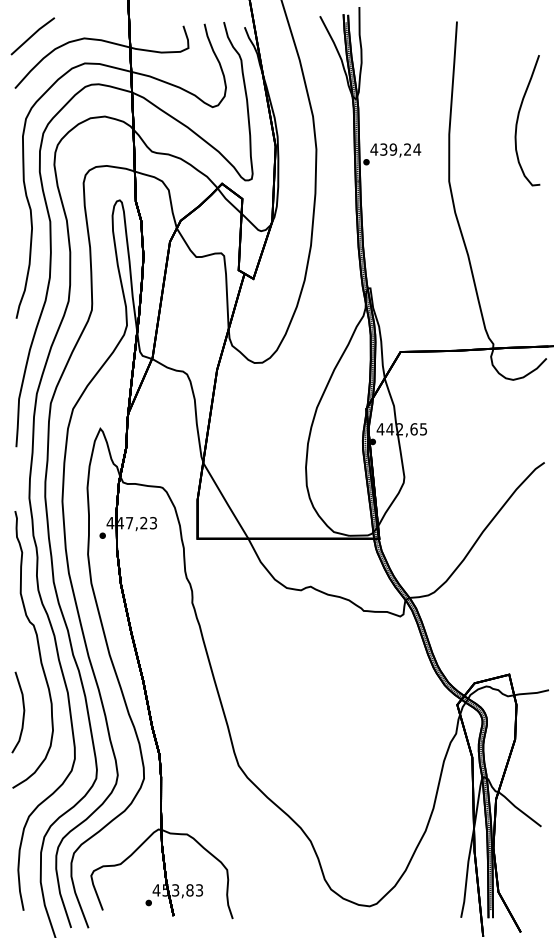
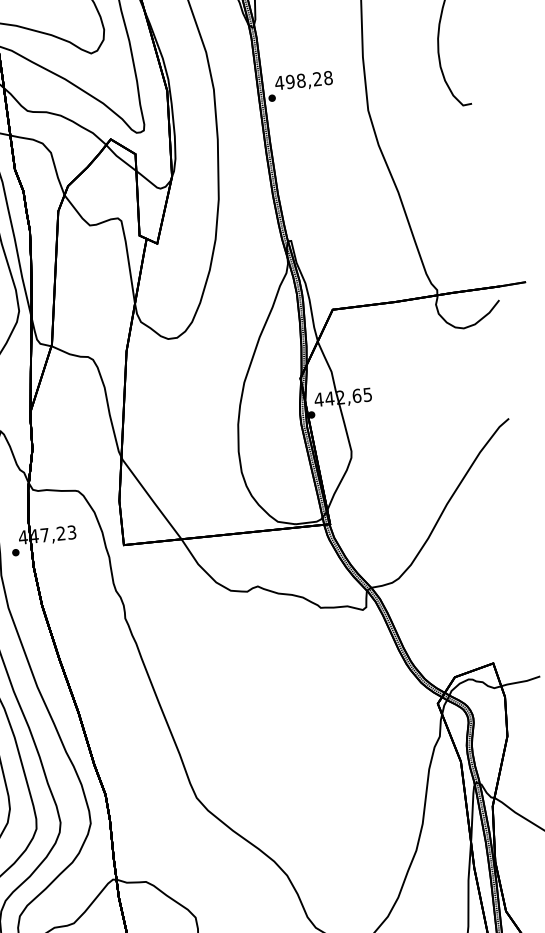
text: (400, 149) -> (309, 79), 439,24 -> 498,28

